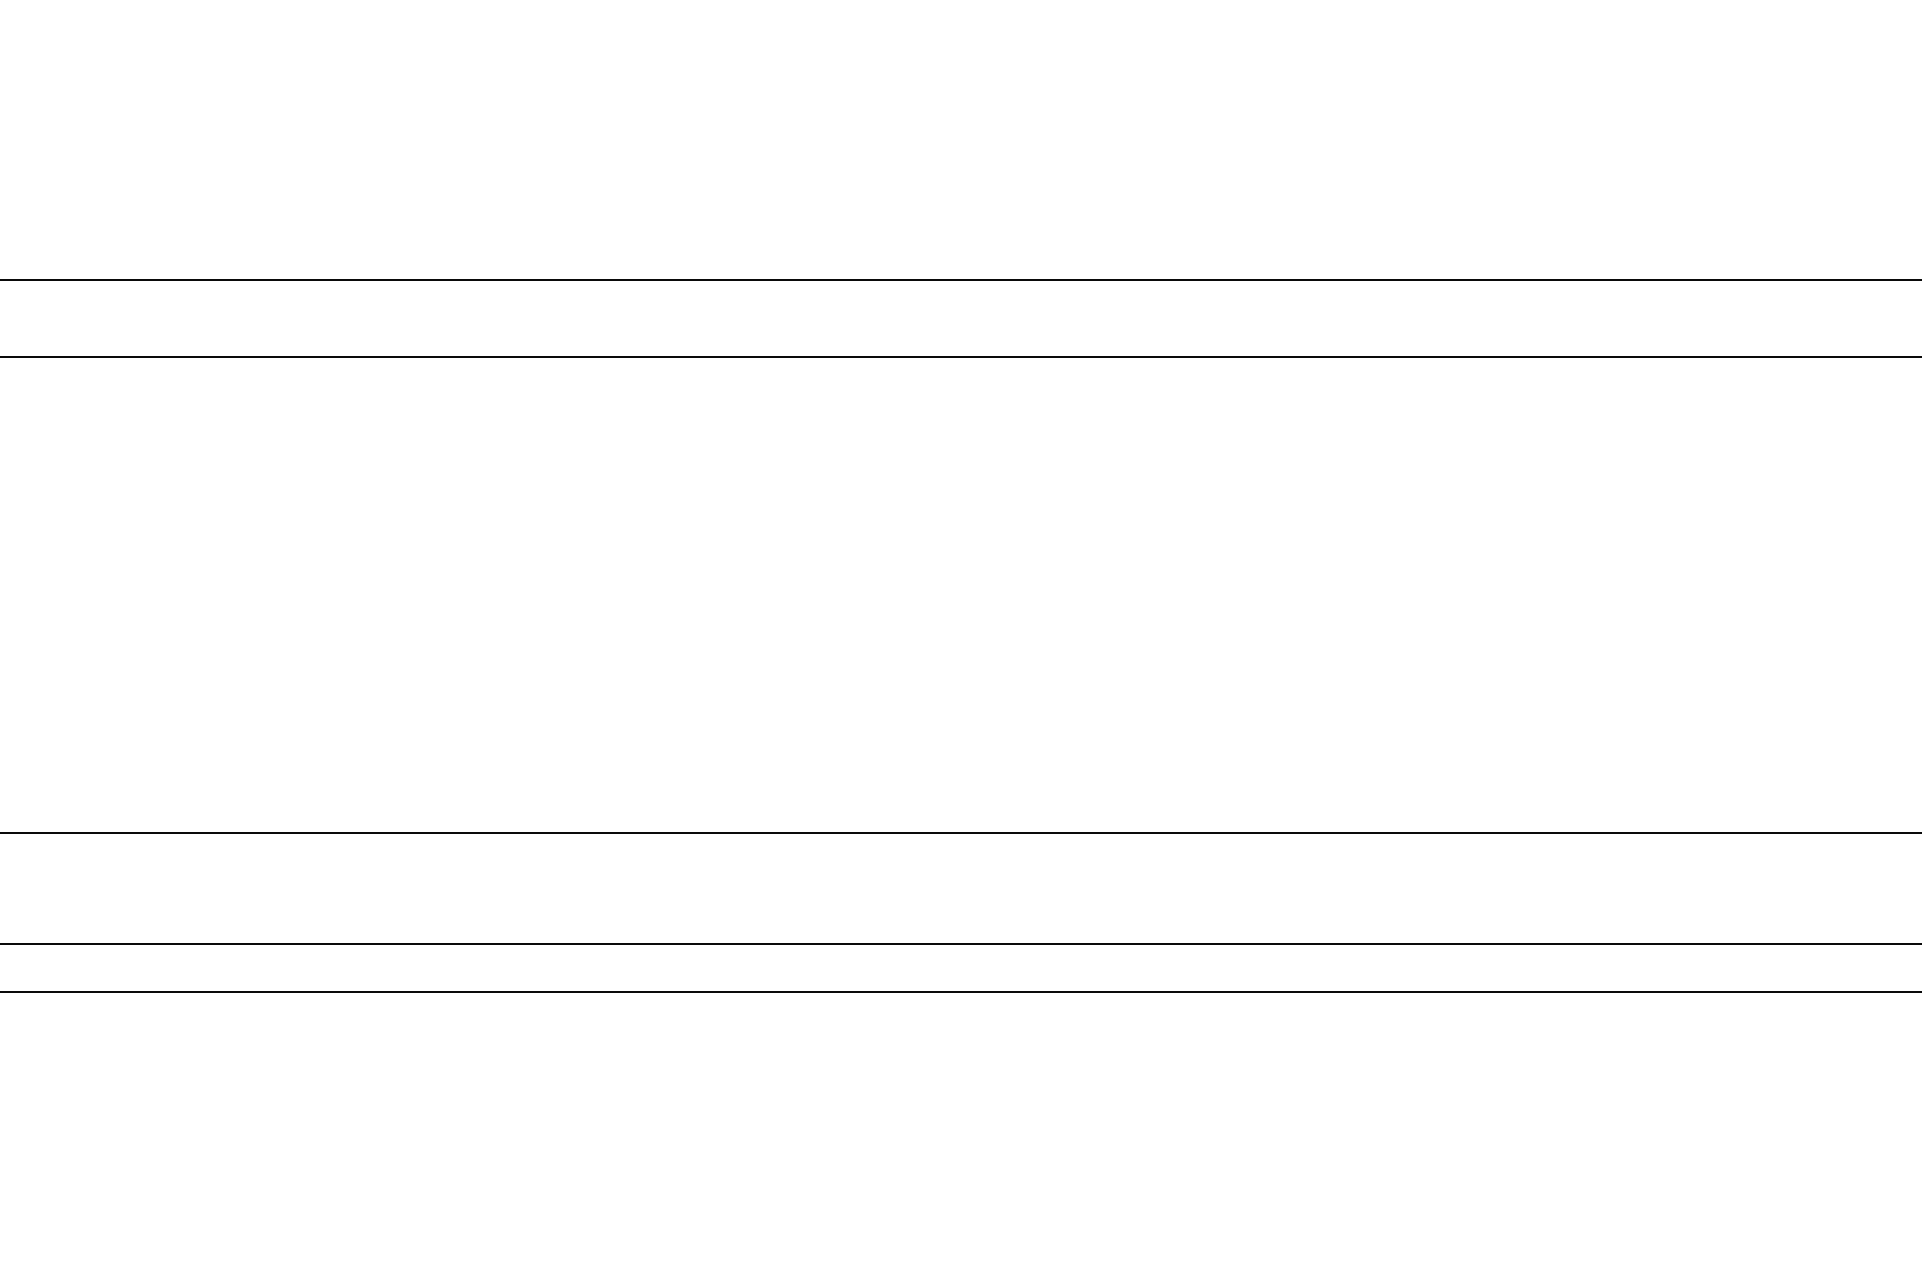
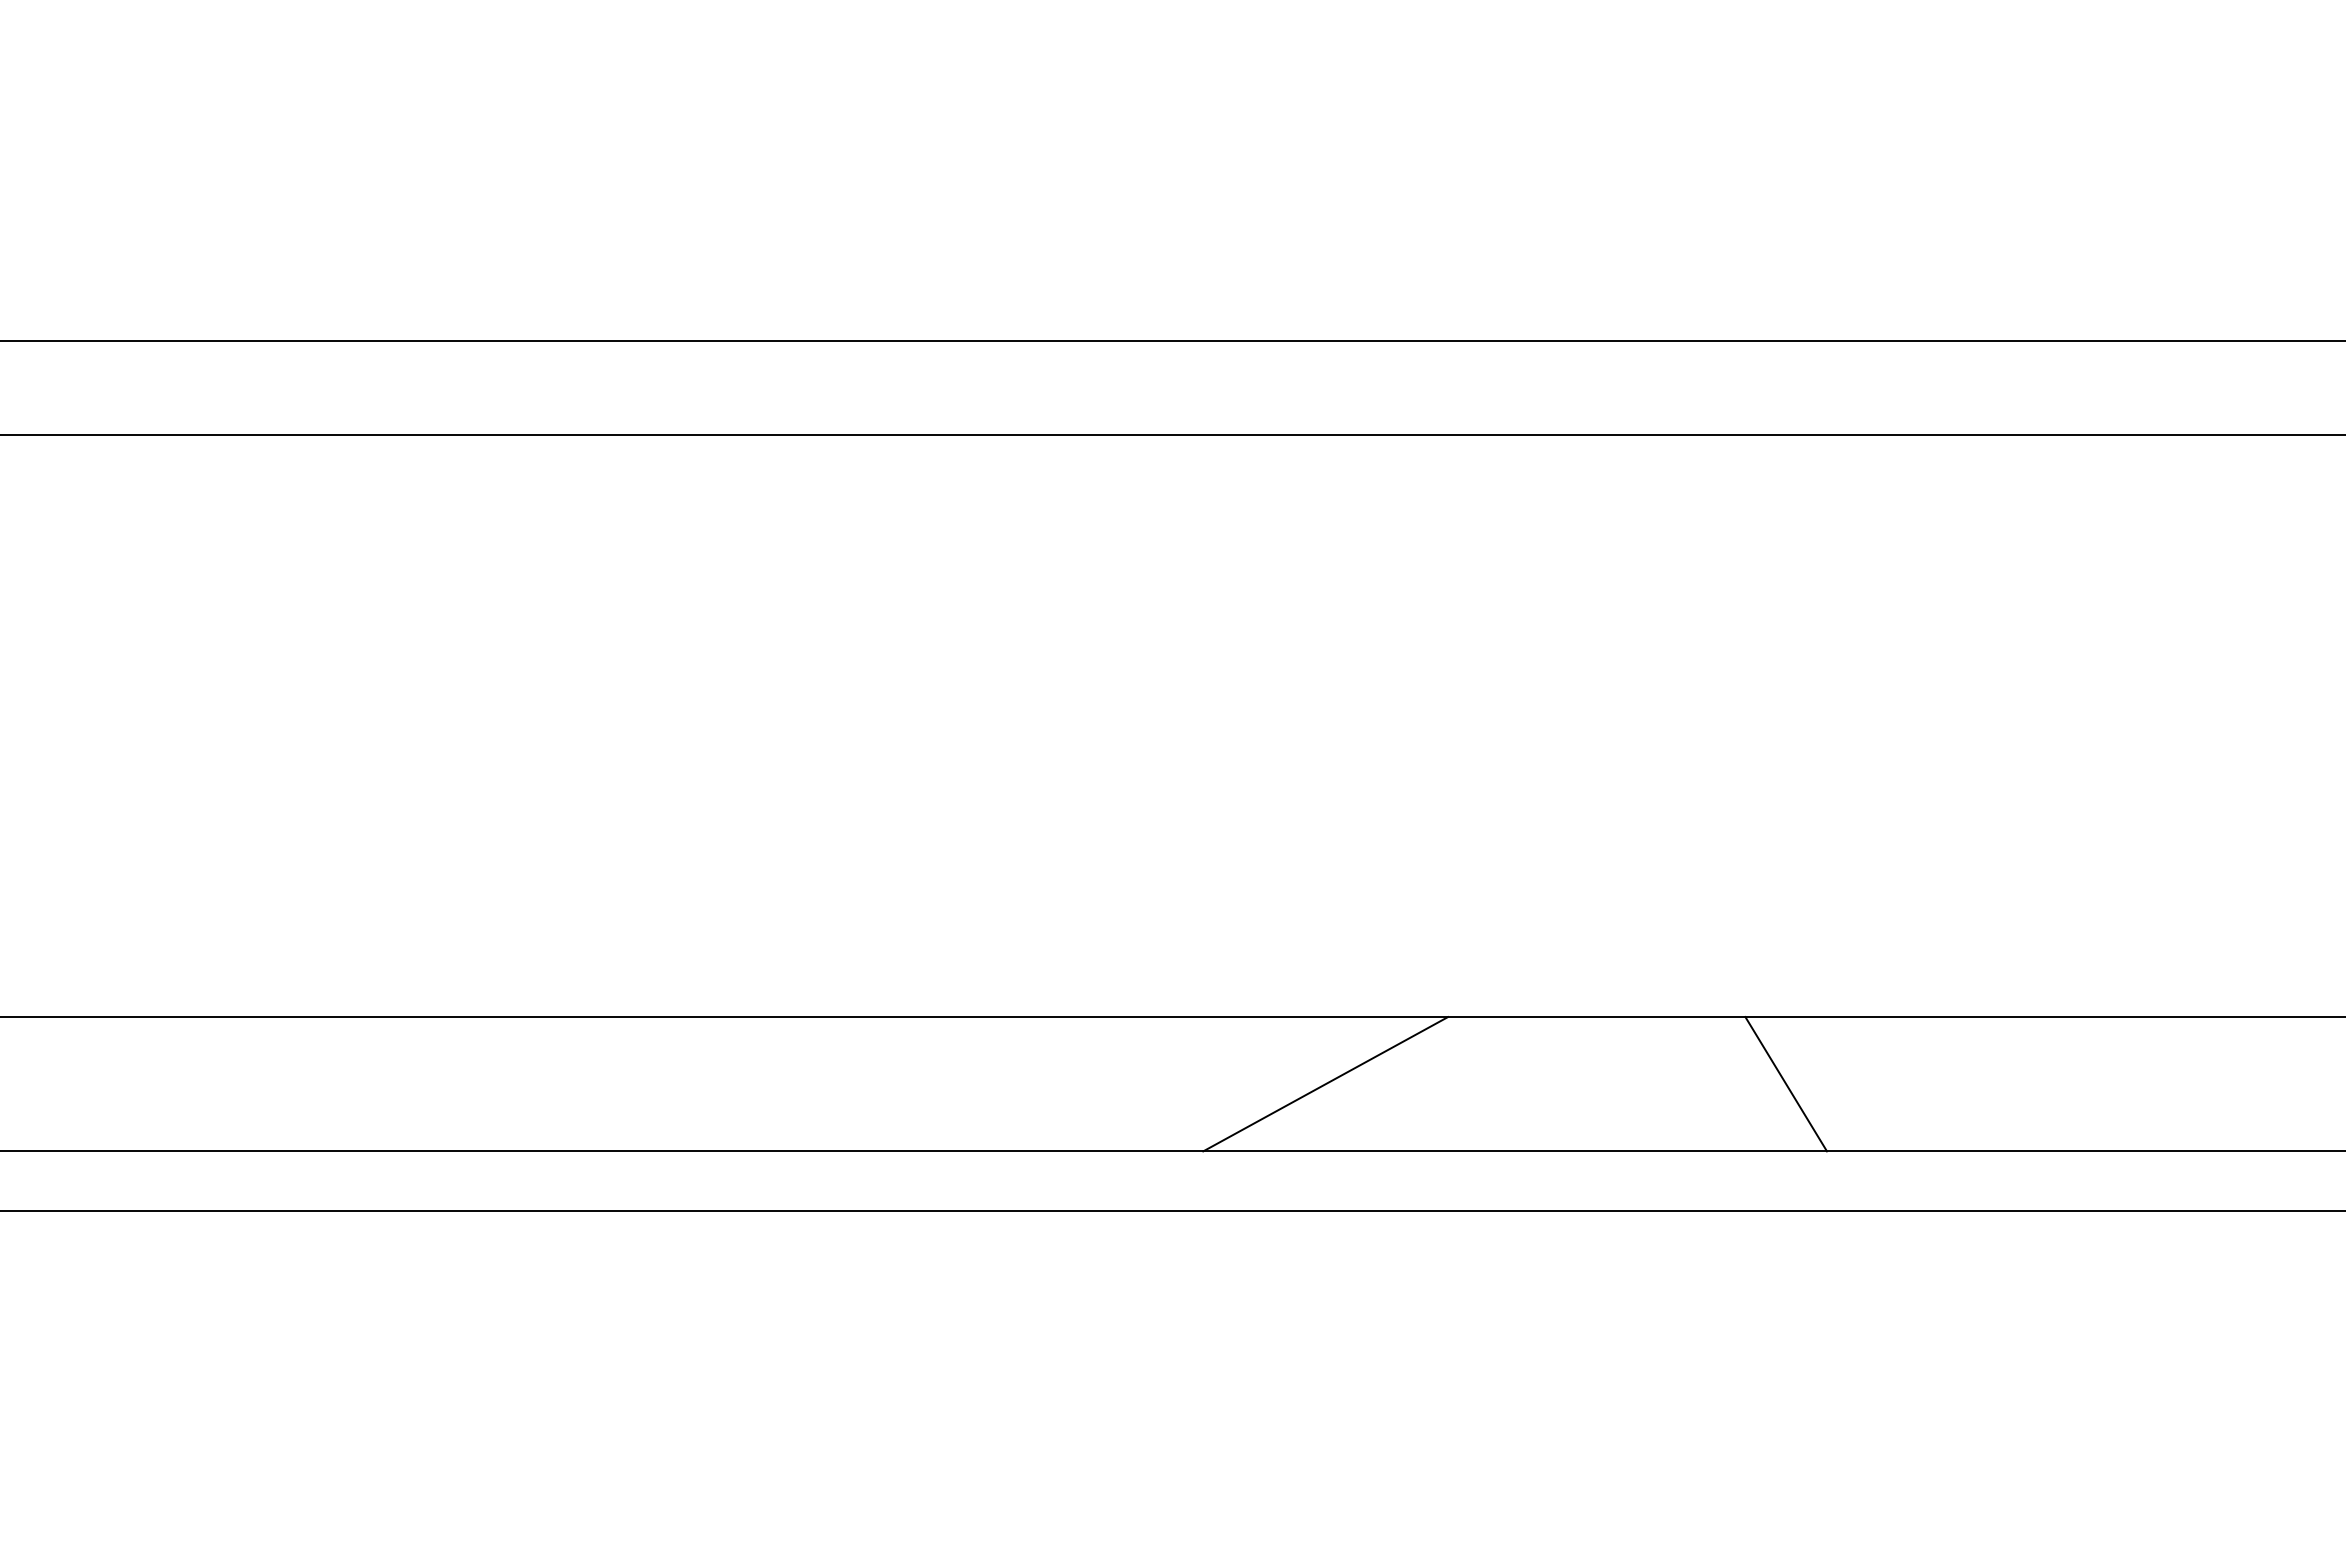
line: (1085, 888) -> (1325, 1084), added
line: (1463, 888) -> (1786, 1084), added

